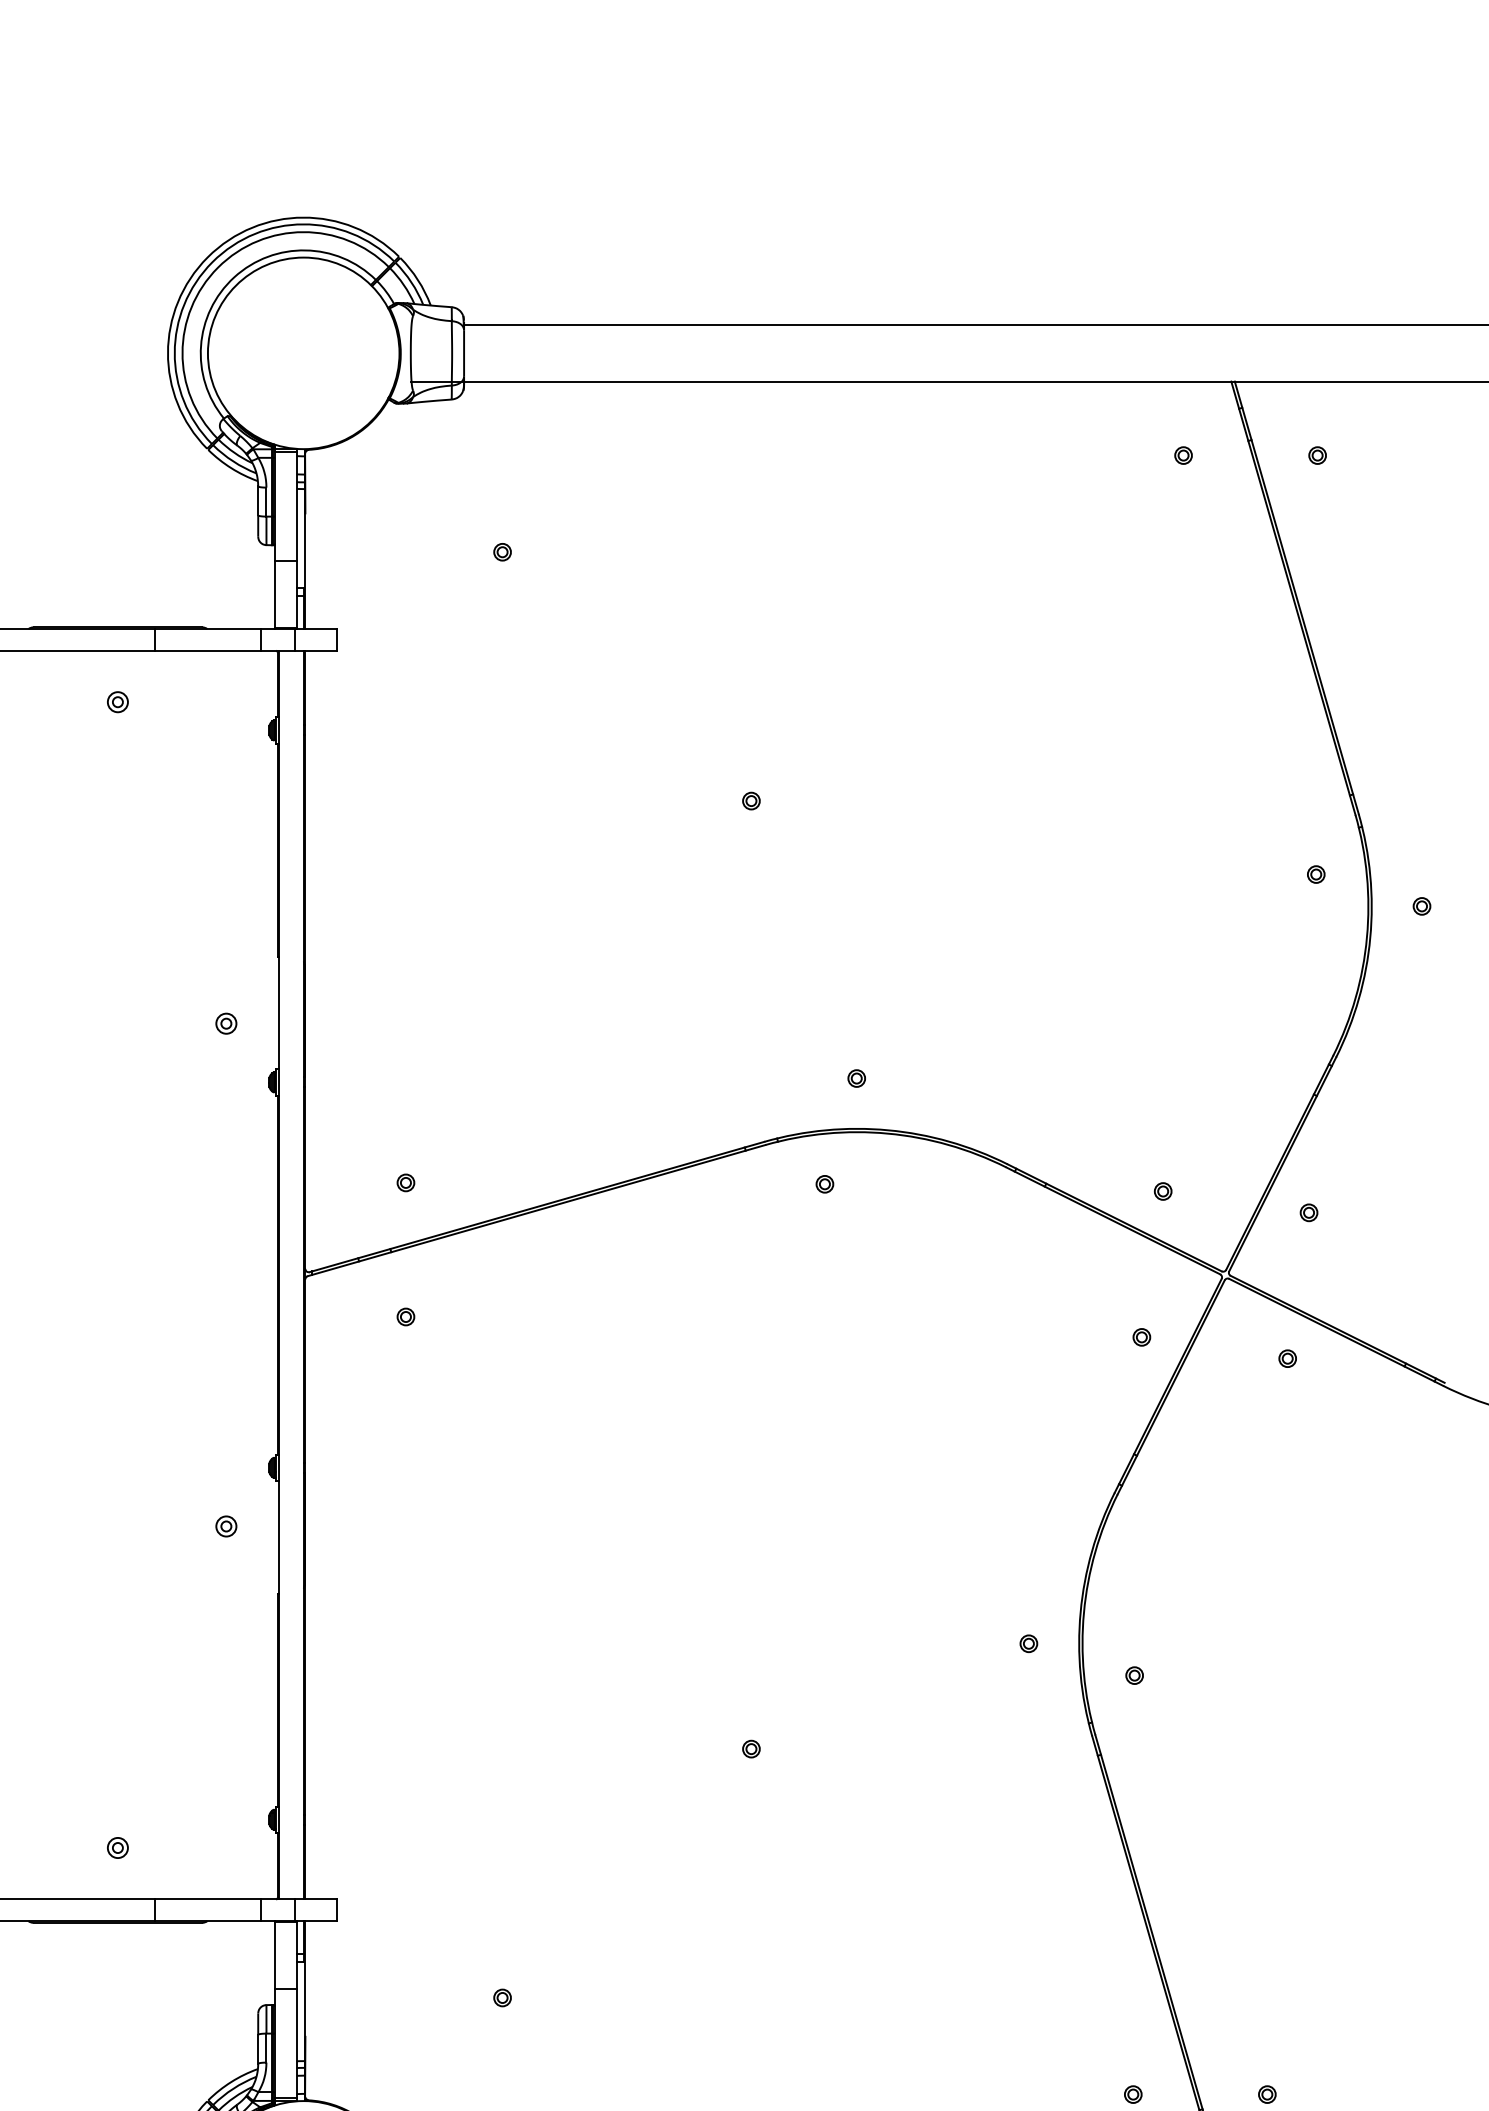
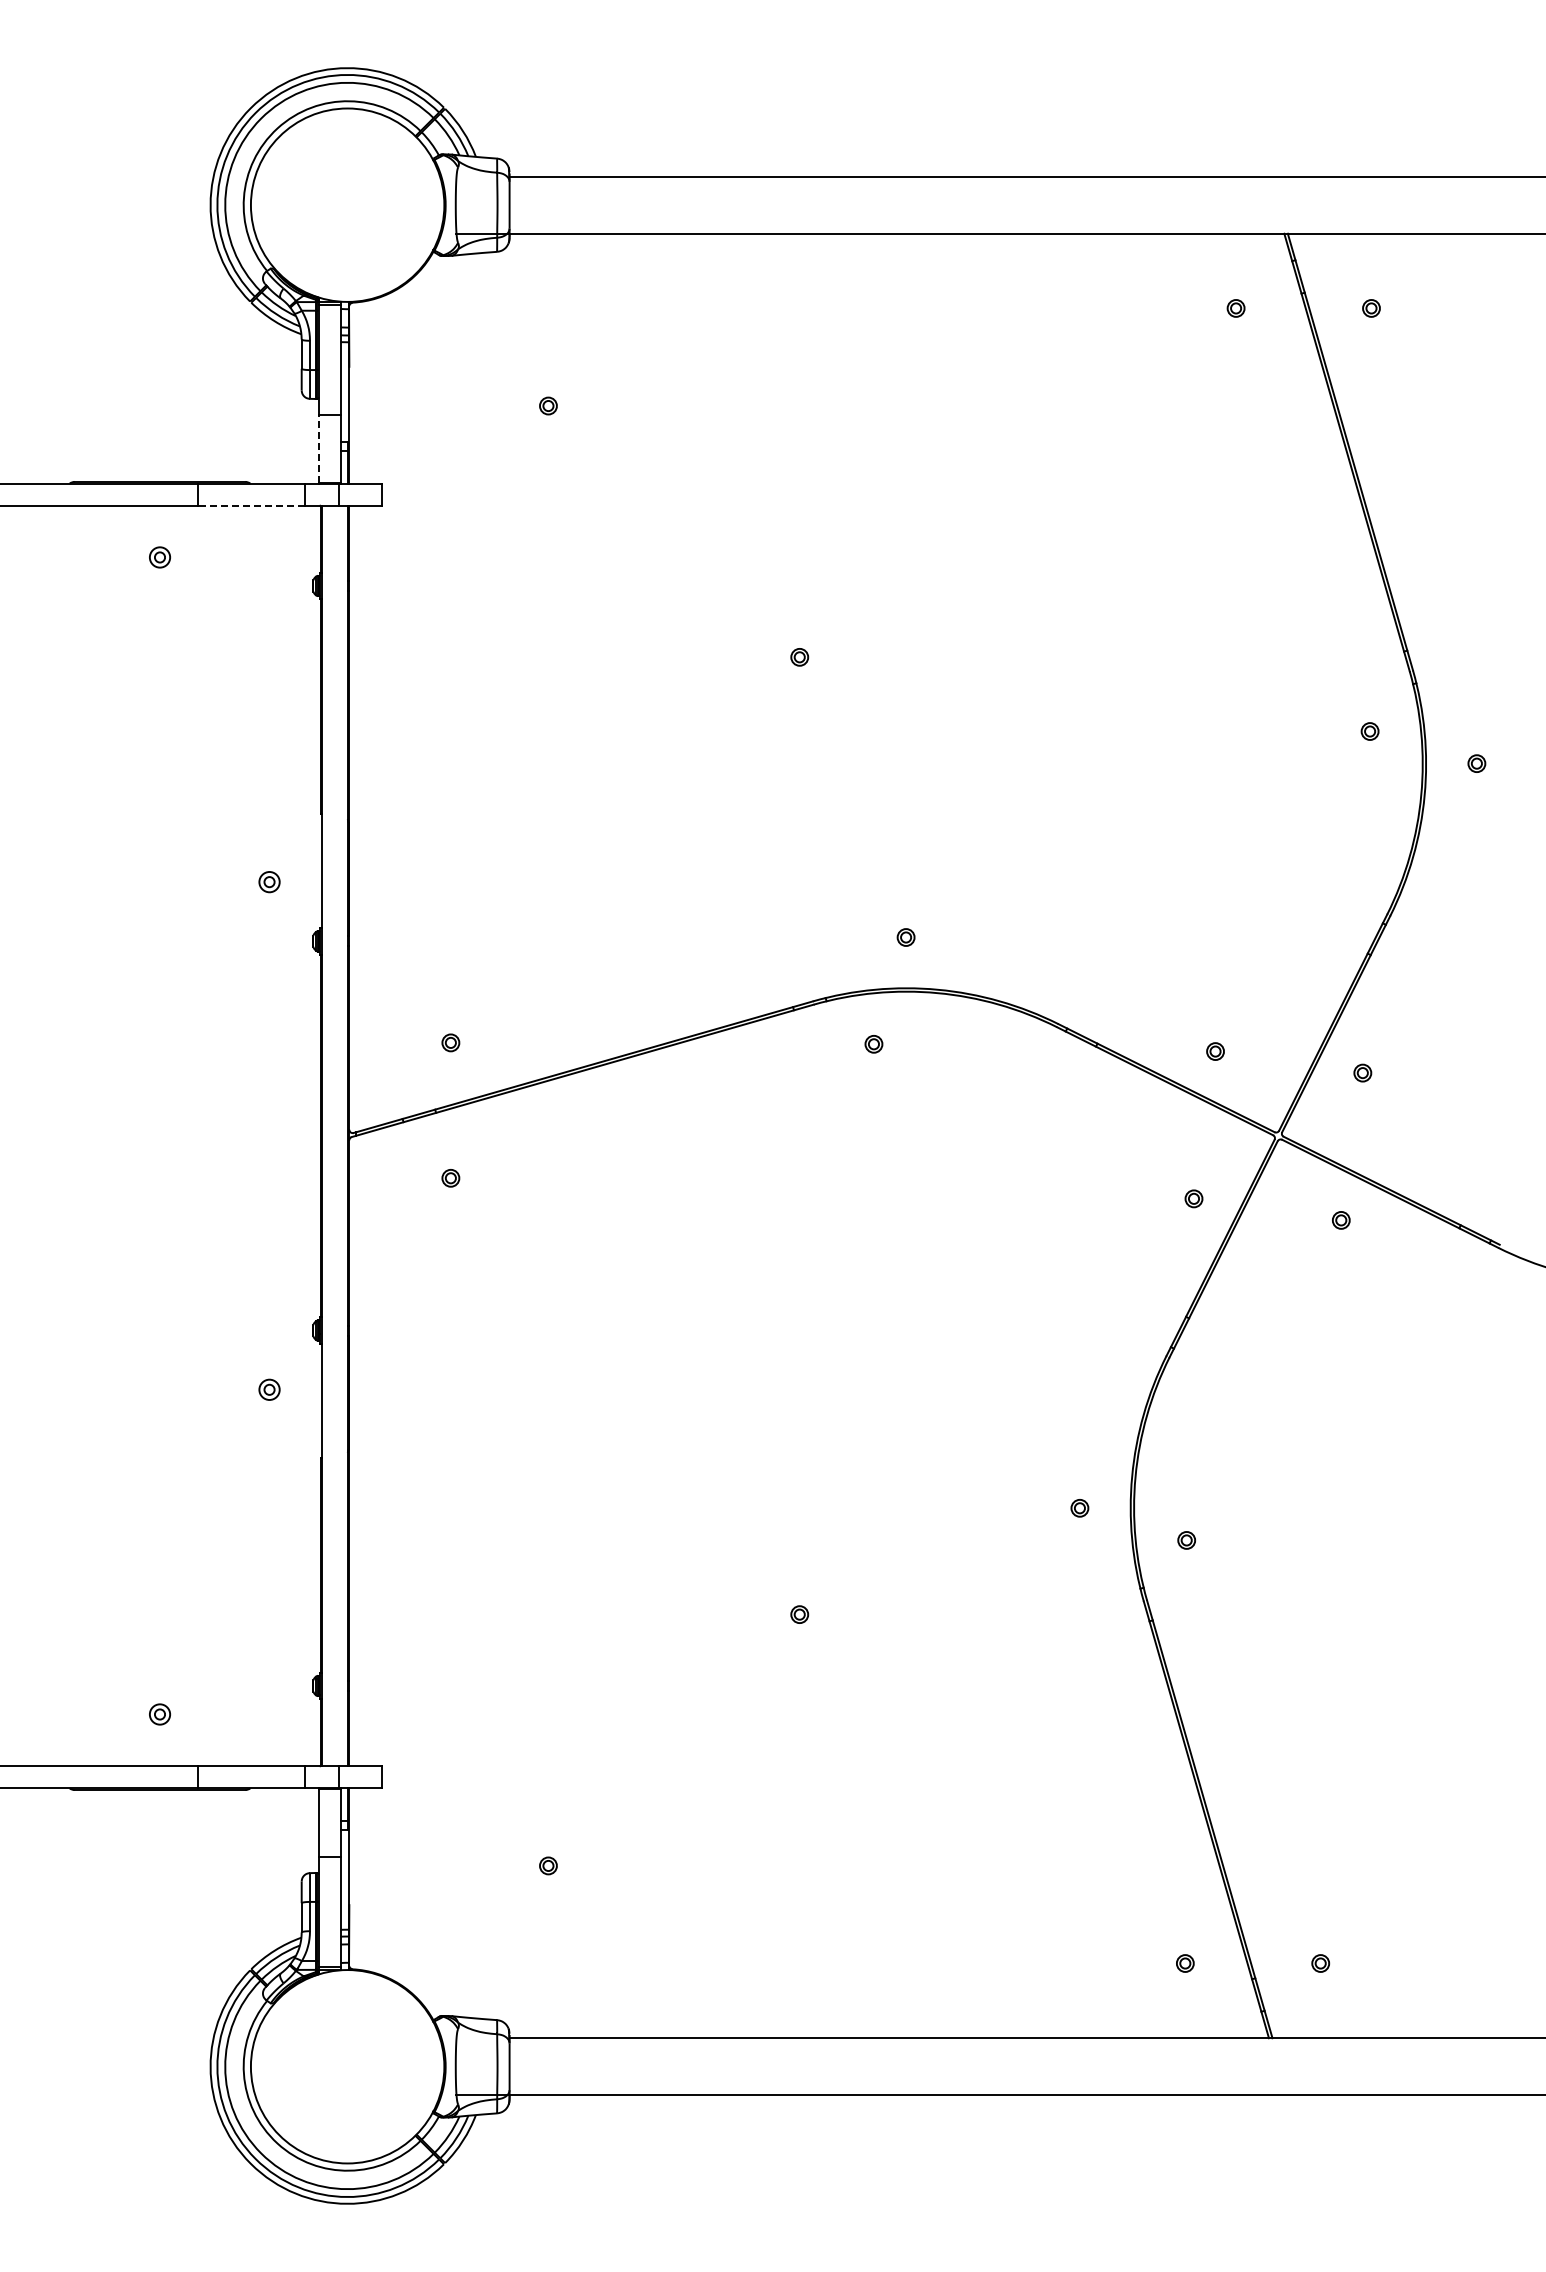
line: (274, 594) -> (318, 448), solid -> dashed
line: (207, 650) -> (250, 505), solid -> dashed

